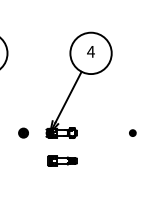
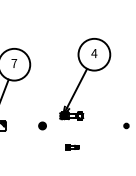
part: (79, 85) -> (85, 79), moved
part: (62, 161) -> (72, 147), size x0.6

